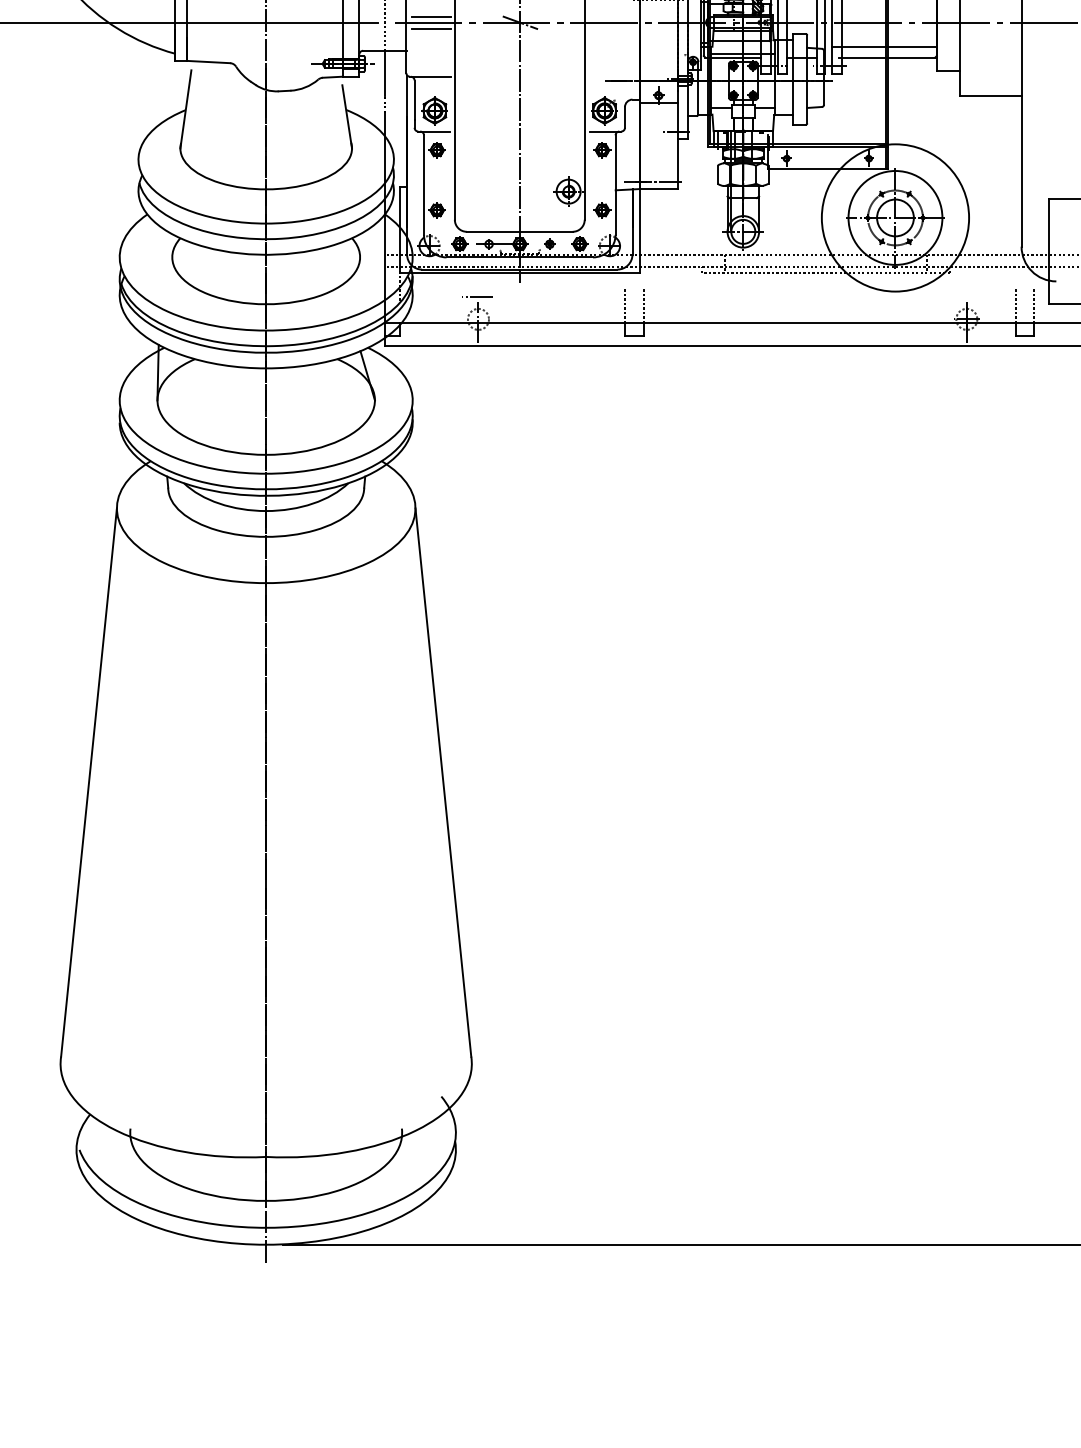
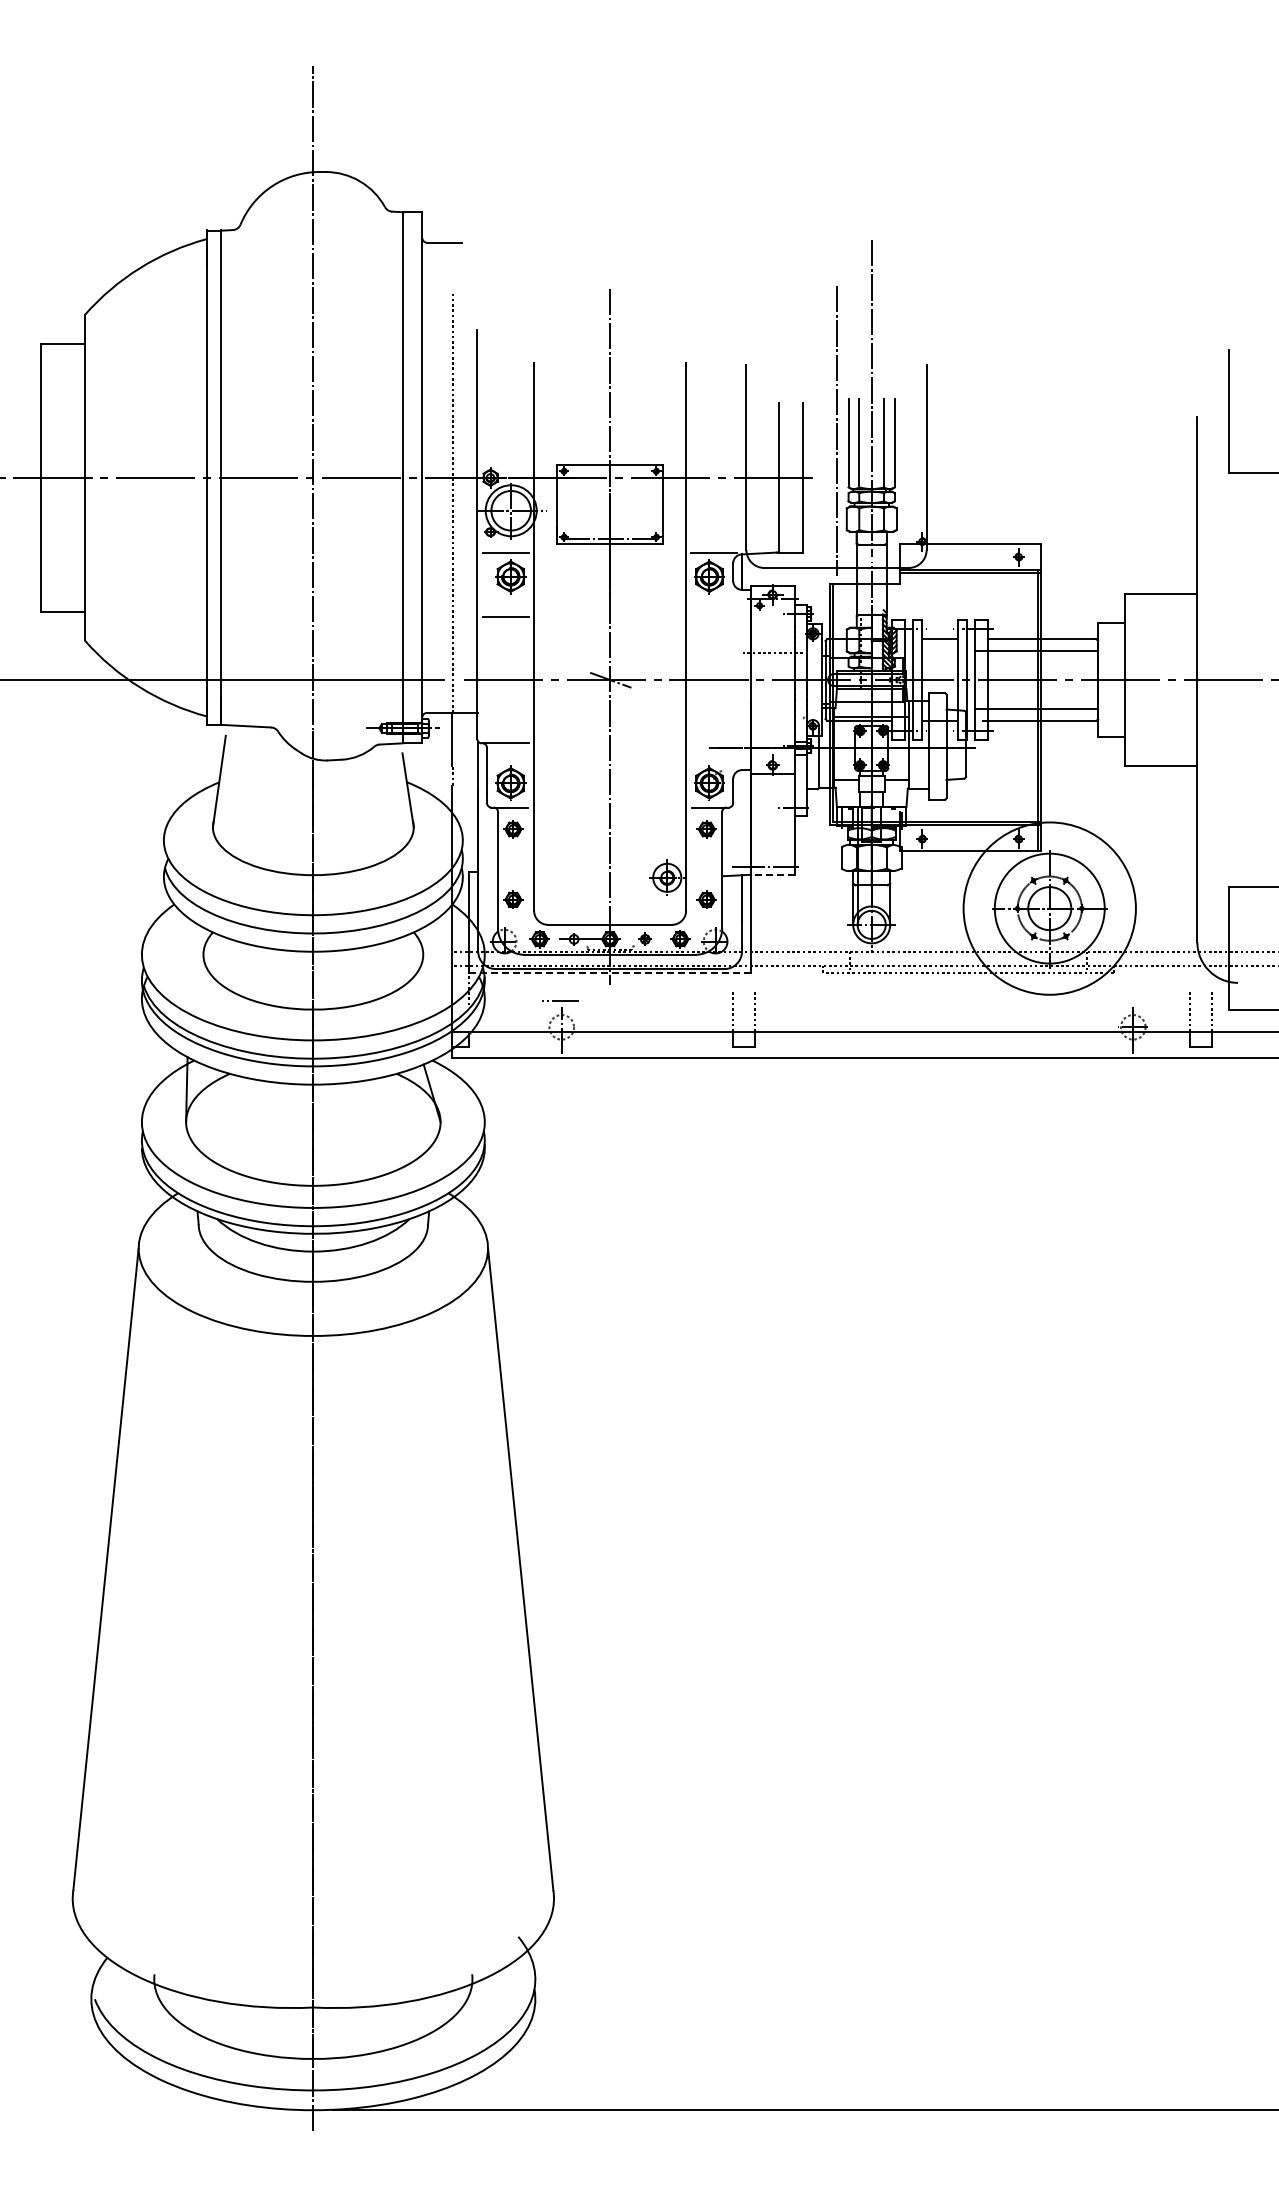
line: (431, 16) -> (506, 672), removed
line: (431, 29) -> (506, 687), removed
line: (658, 188) -> (772, 874), solid -> dashed
line: (520, 273) -> (610, 973), solid -> dashed

